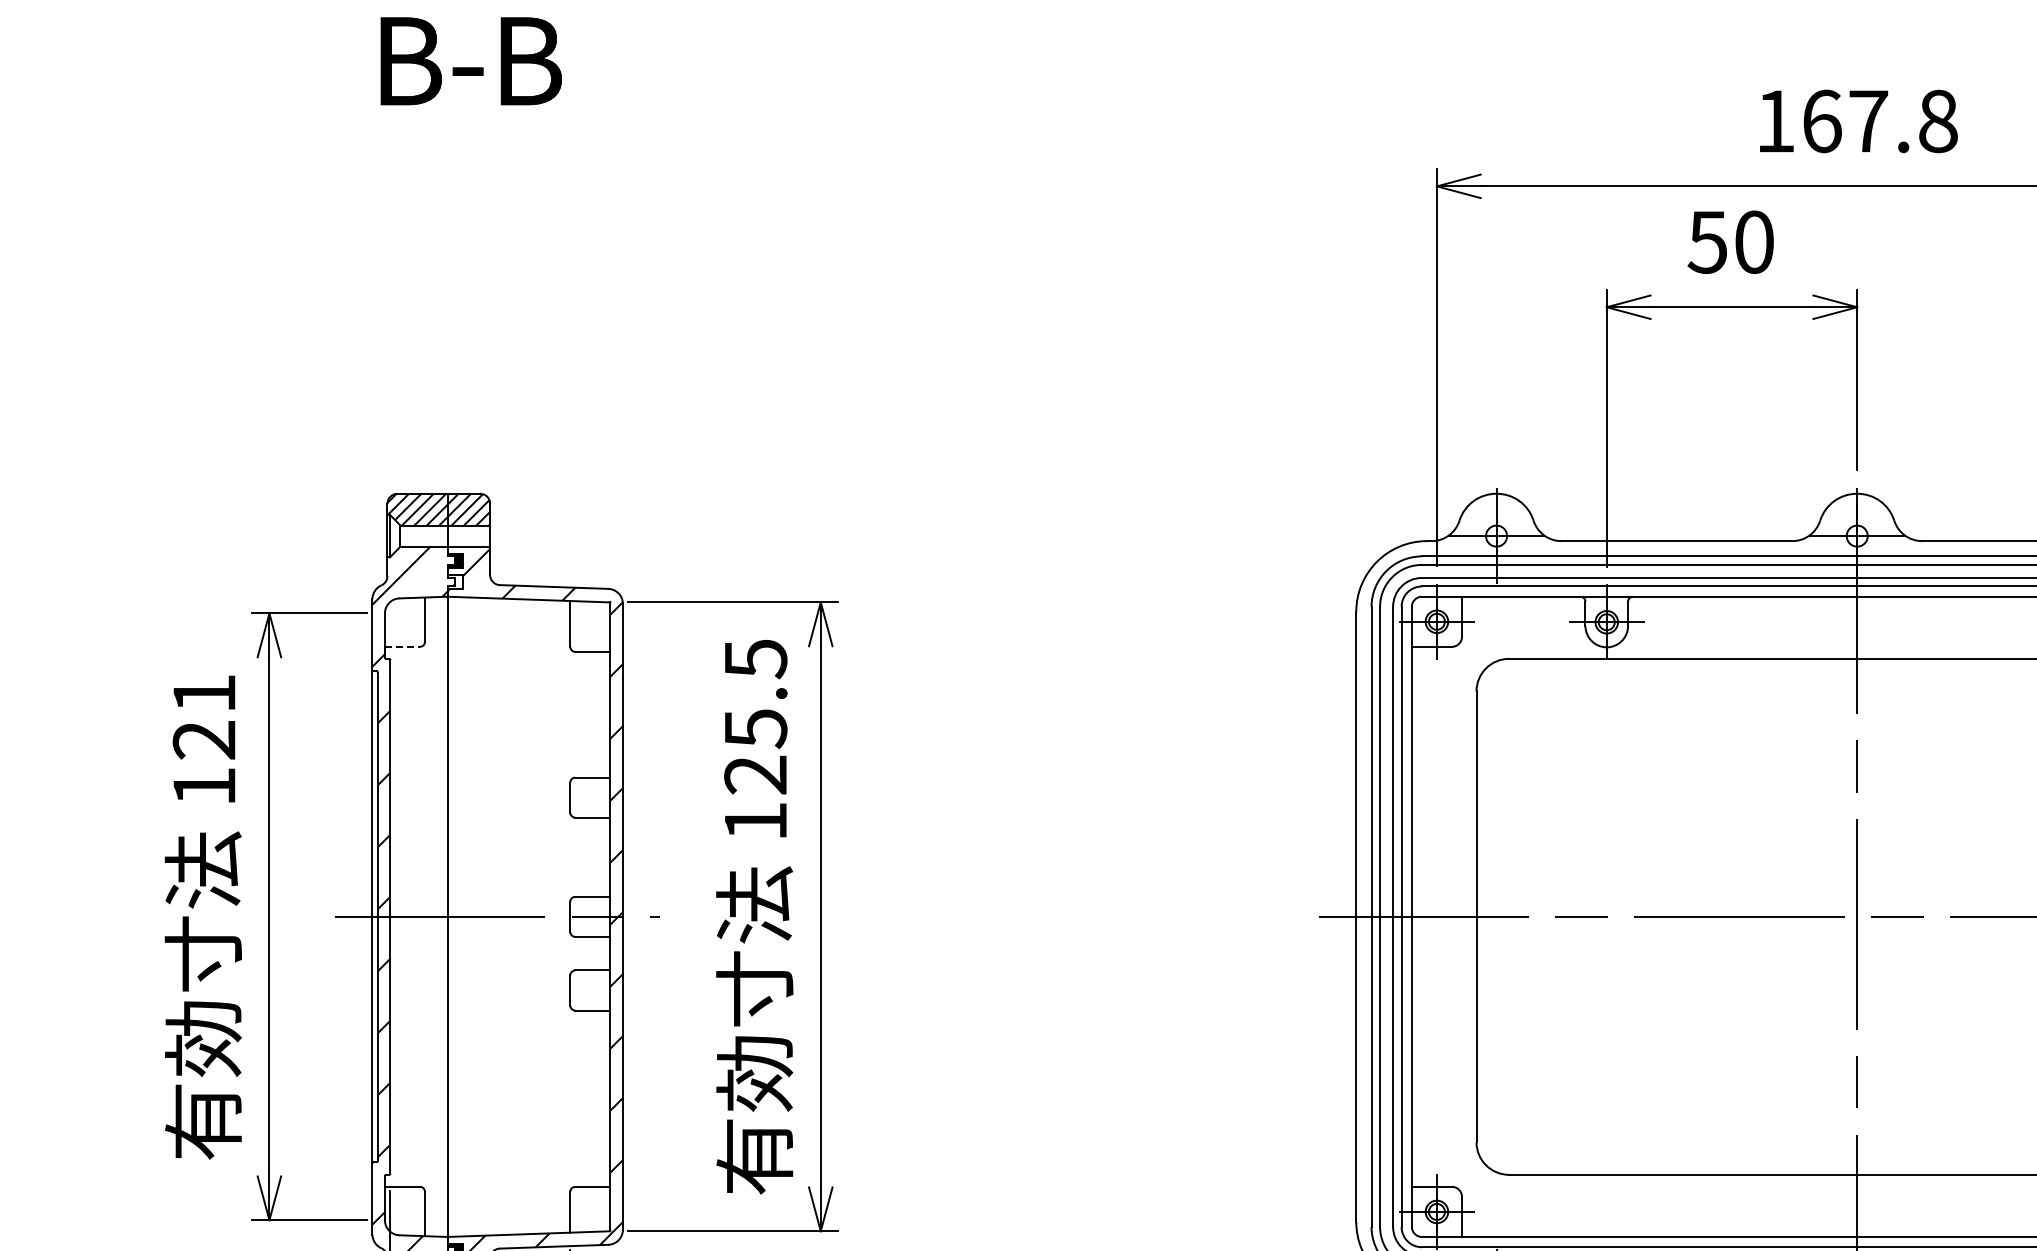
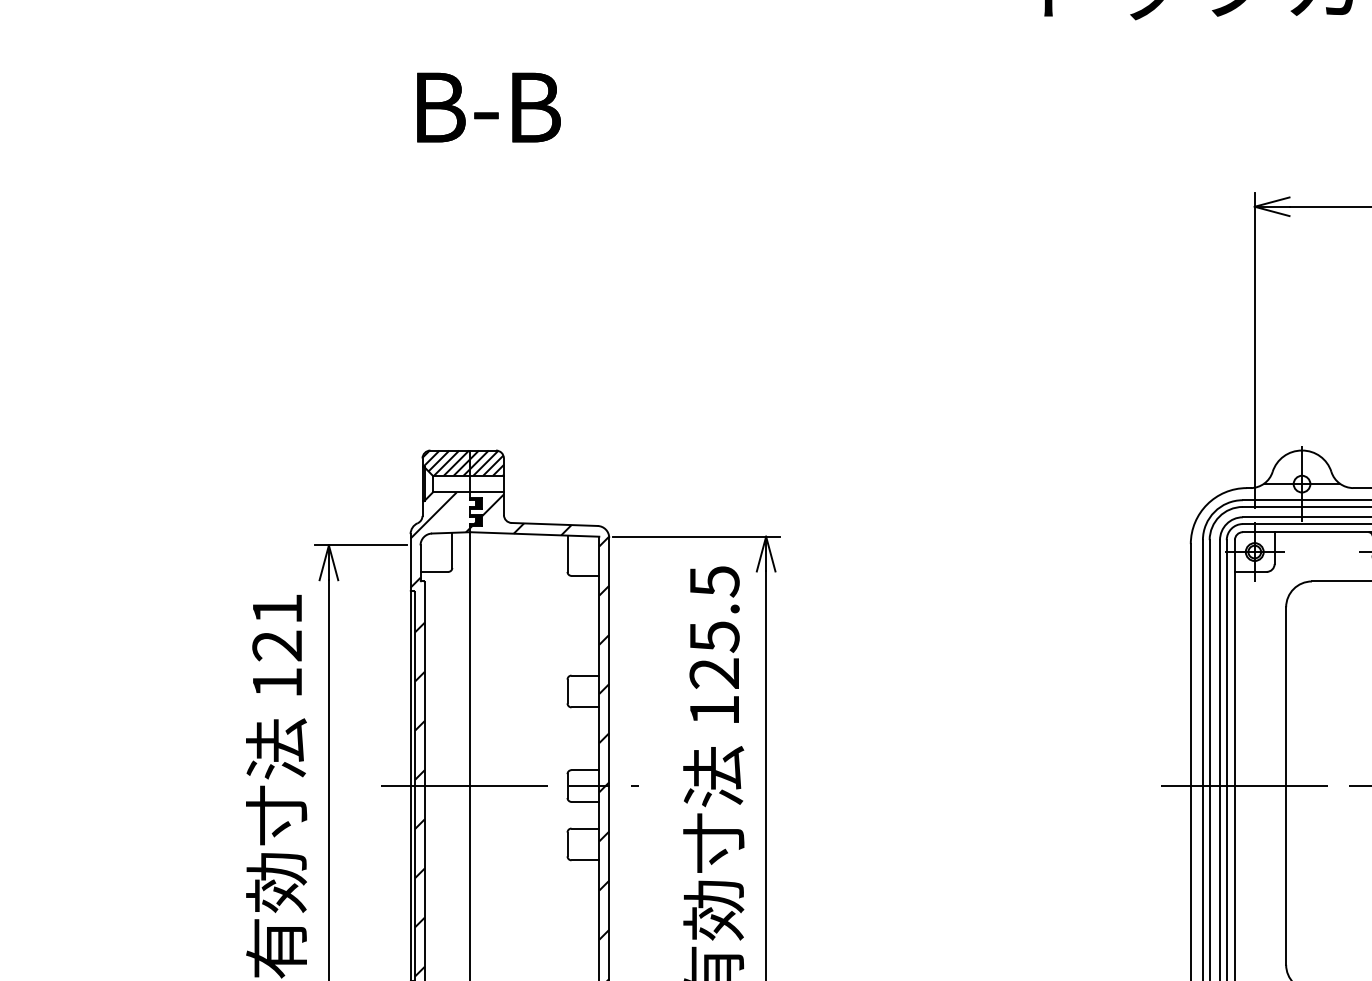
fill: (454, 582) -> (475, 520), added
line: (402, 646) -> (434, 571), dashed -> solid

